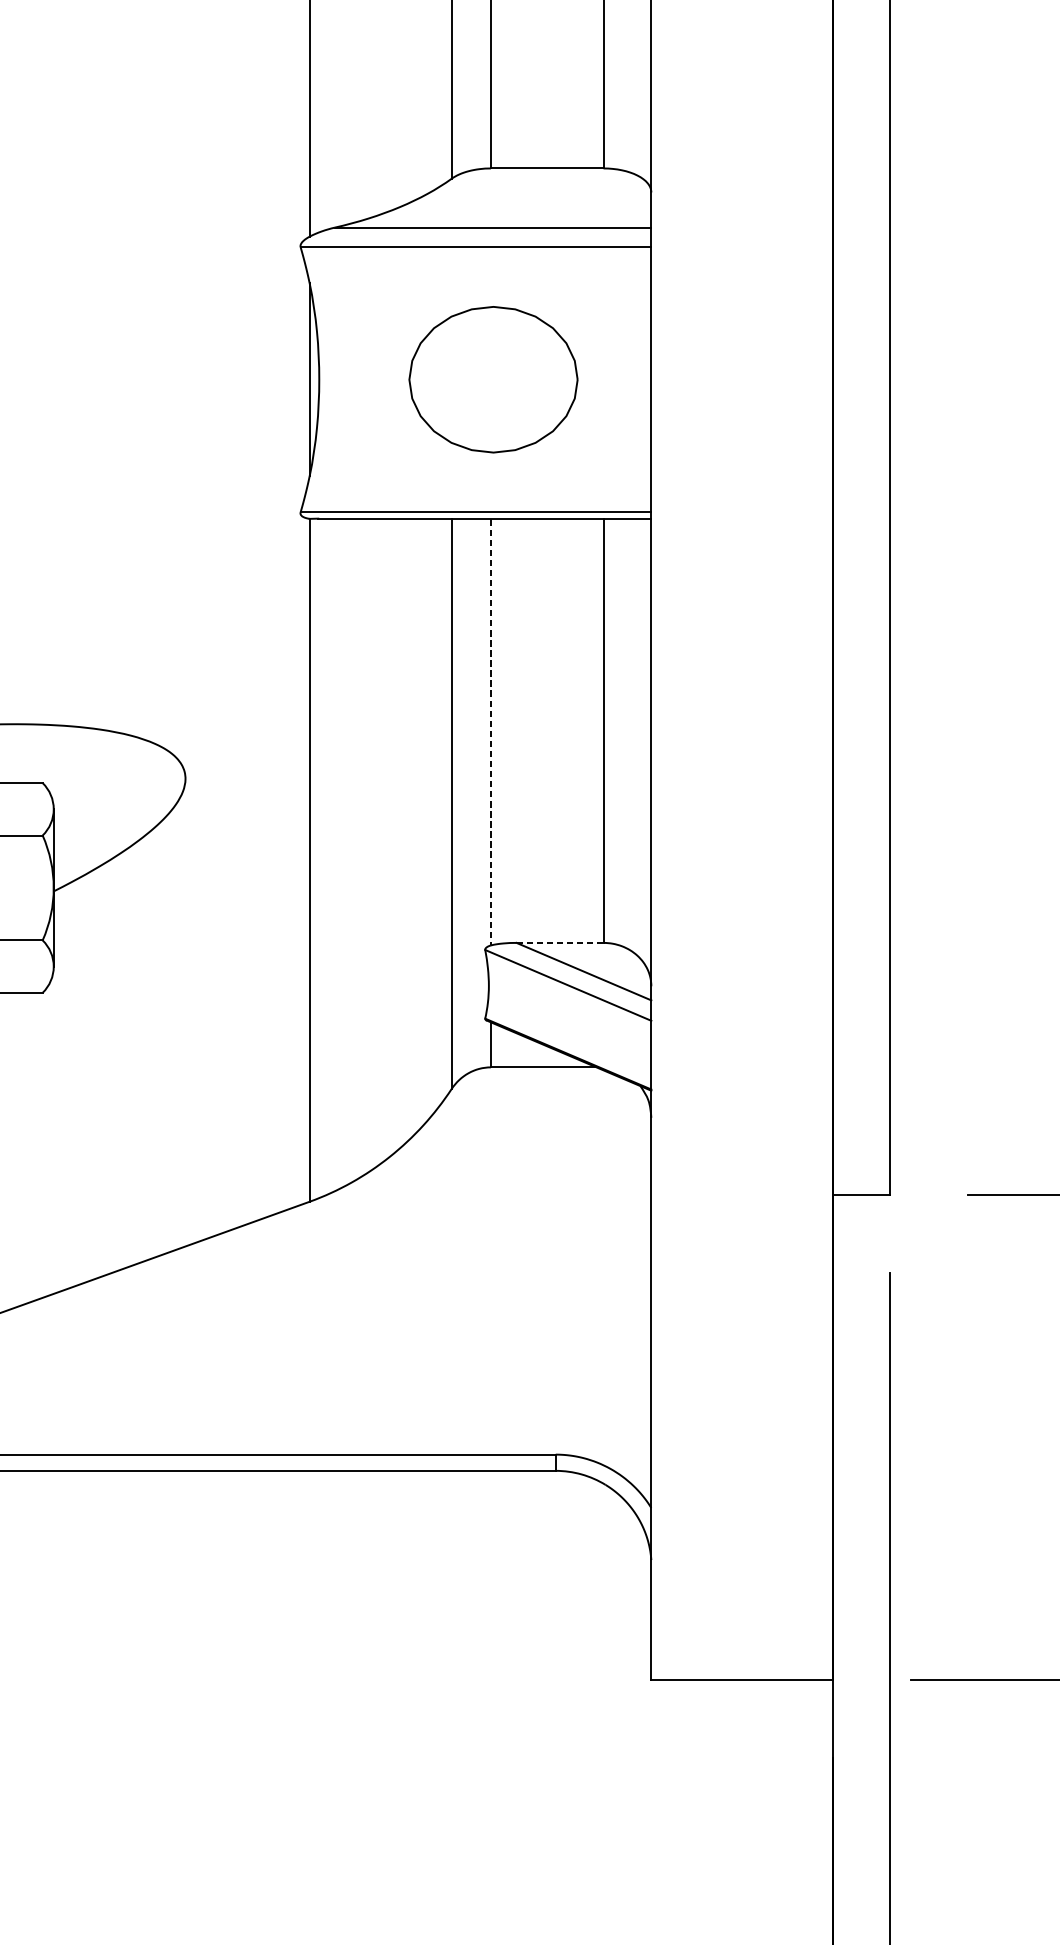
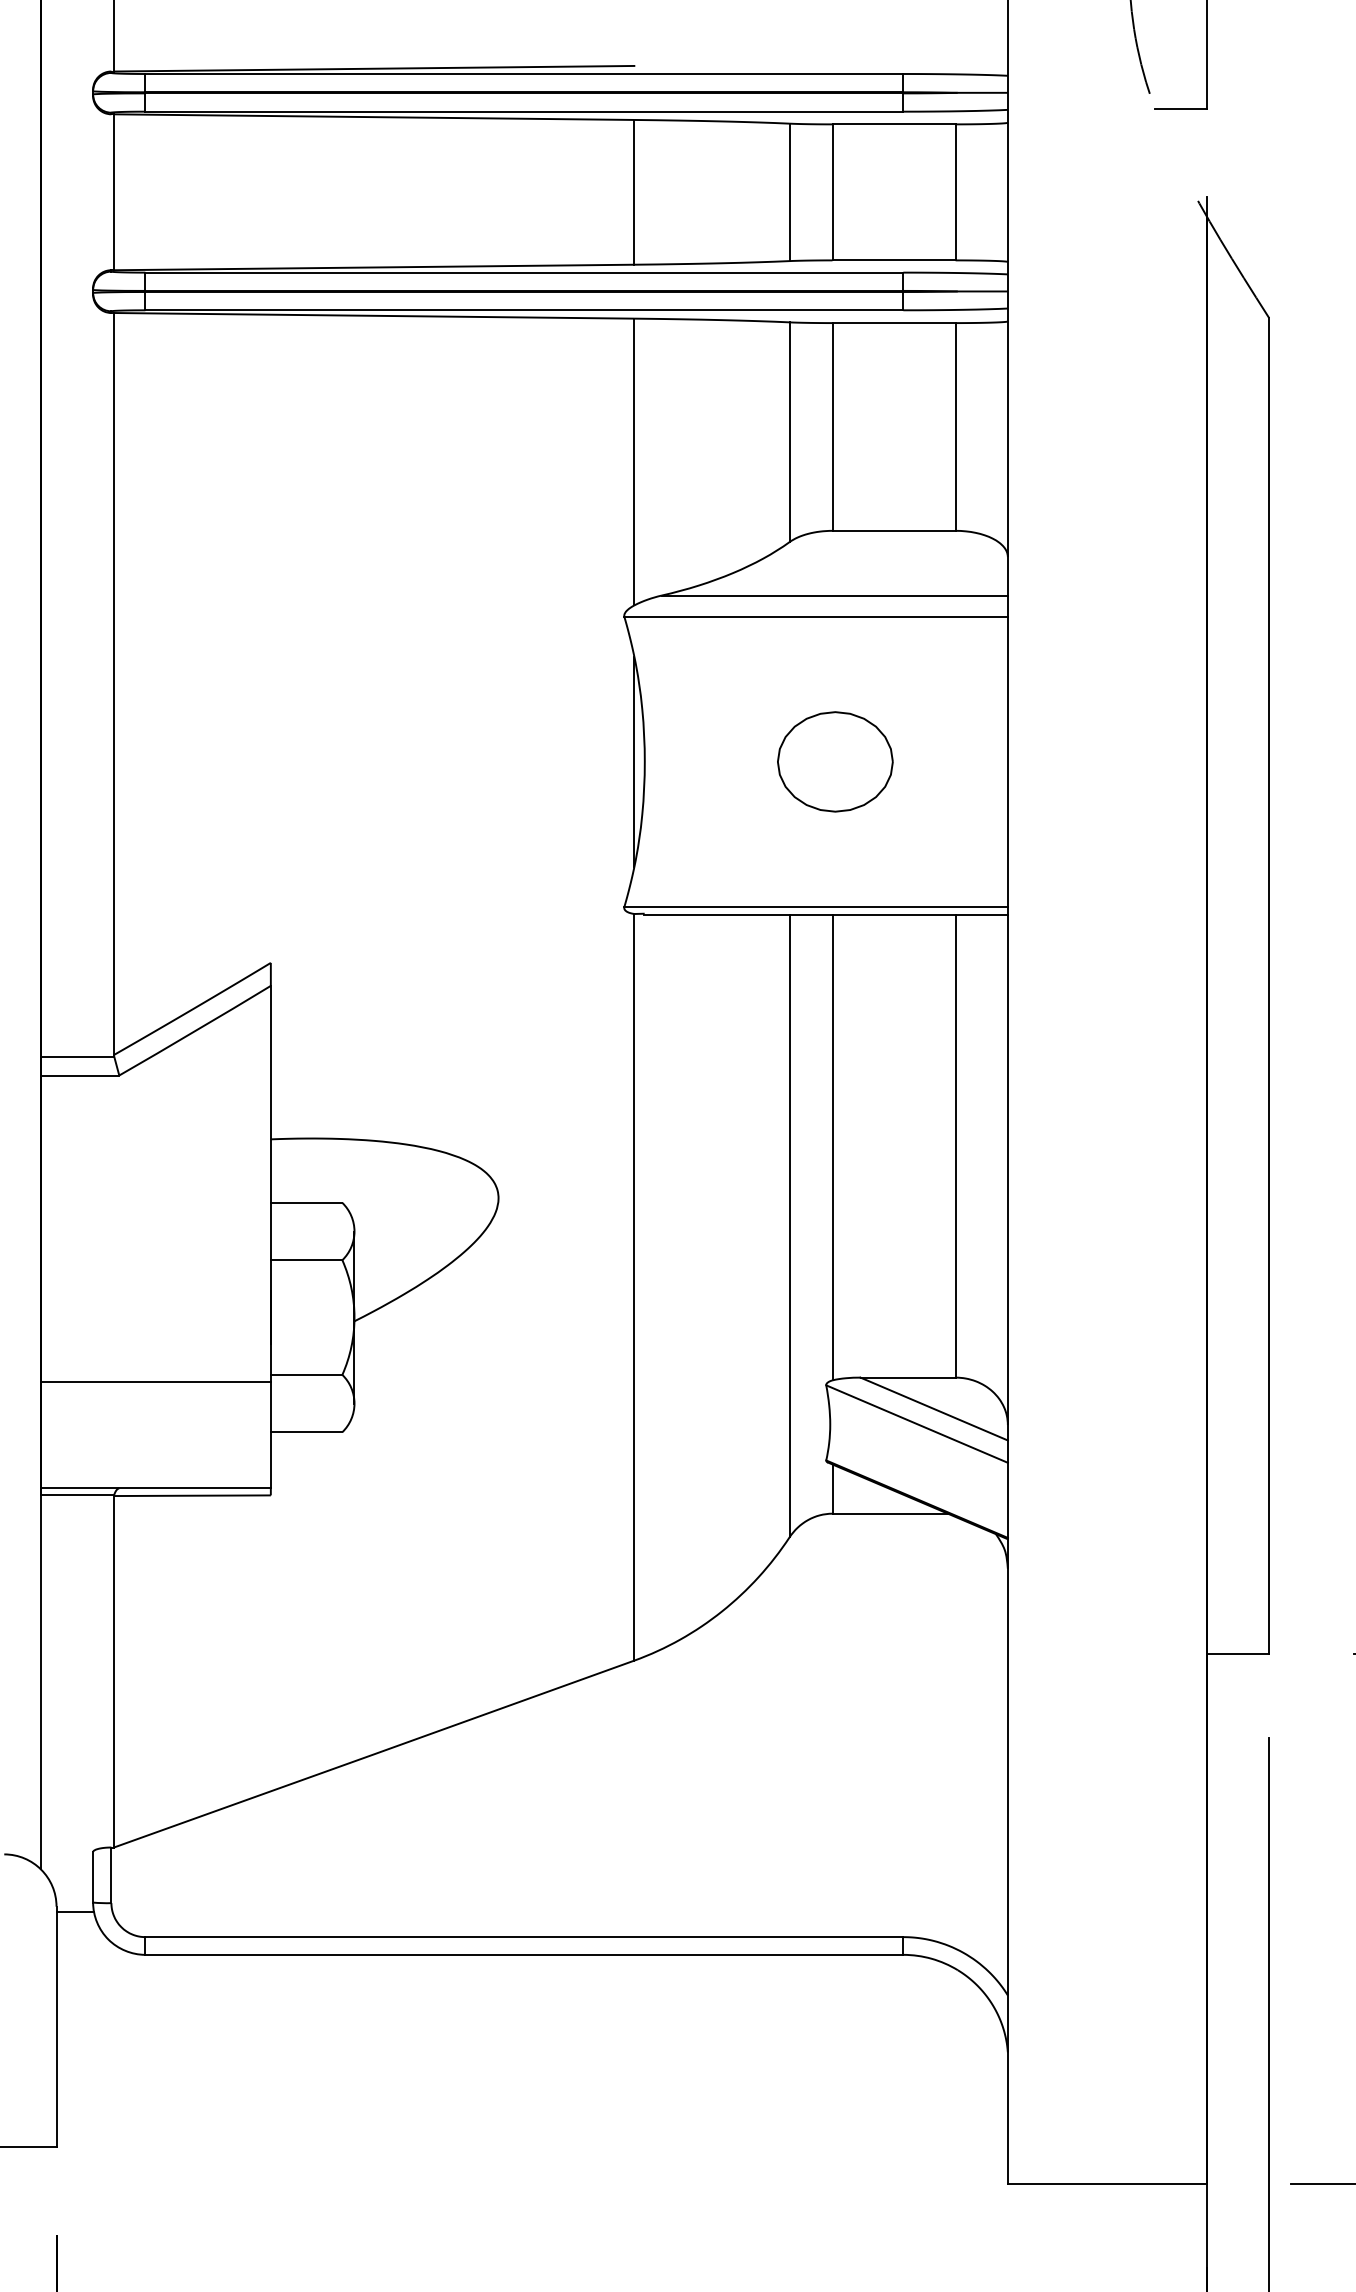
part: (493, 379) -> (835, 761), size x0.62
line: (490, 732) -> (832, 1147), dashed -> solid
line: (560, 942) -> (908, 1377), dashed -> solid

